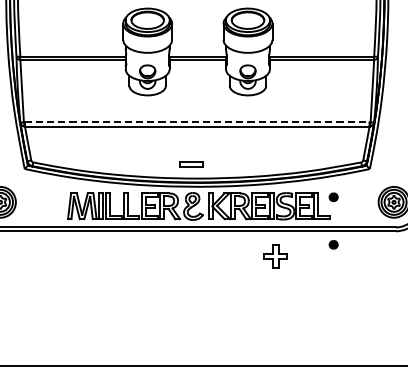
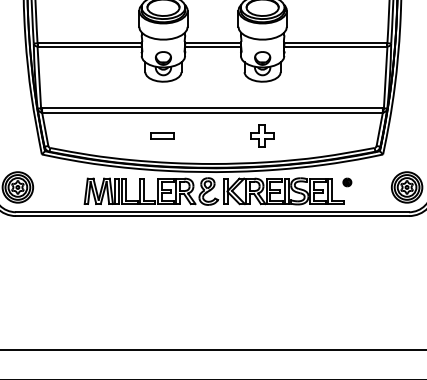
line: (197, 122) -> (212, 108), dashed -> solid
part: (191, 163) -> (162, 135), moved
part: (333, 244) -> (347, 229), removed
part: (276, 255) -> (262, 135), moved

